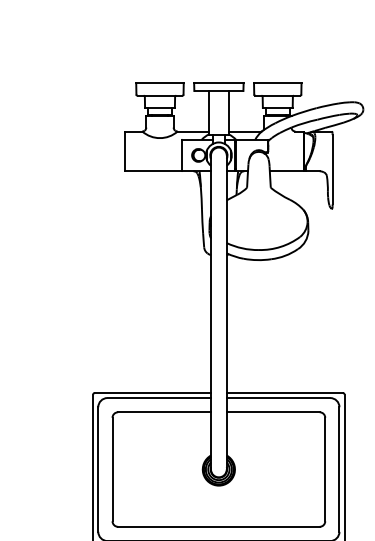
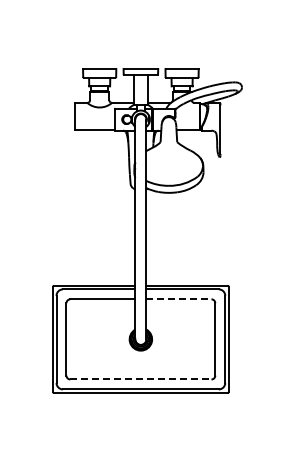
line: (272, 412) -> (178, 299), solid -> dashed
line: (218, 526) -> (140, 379), solid -> dashed

